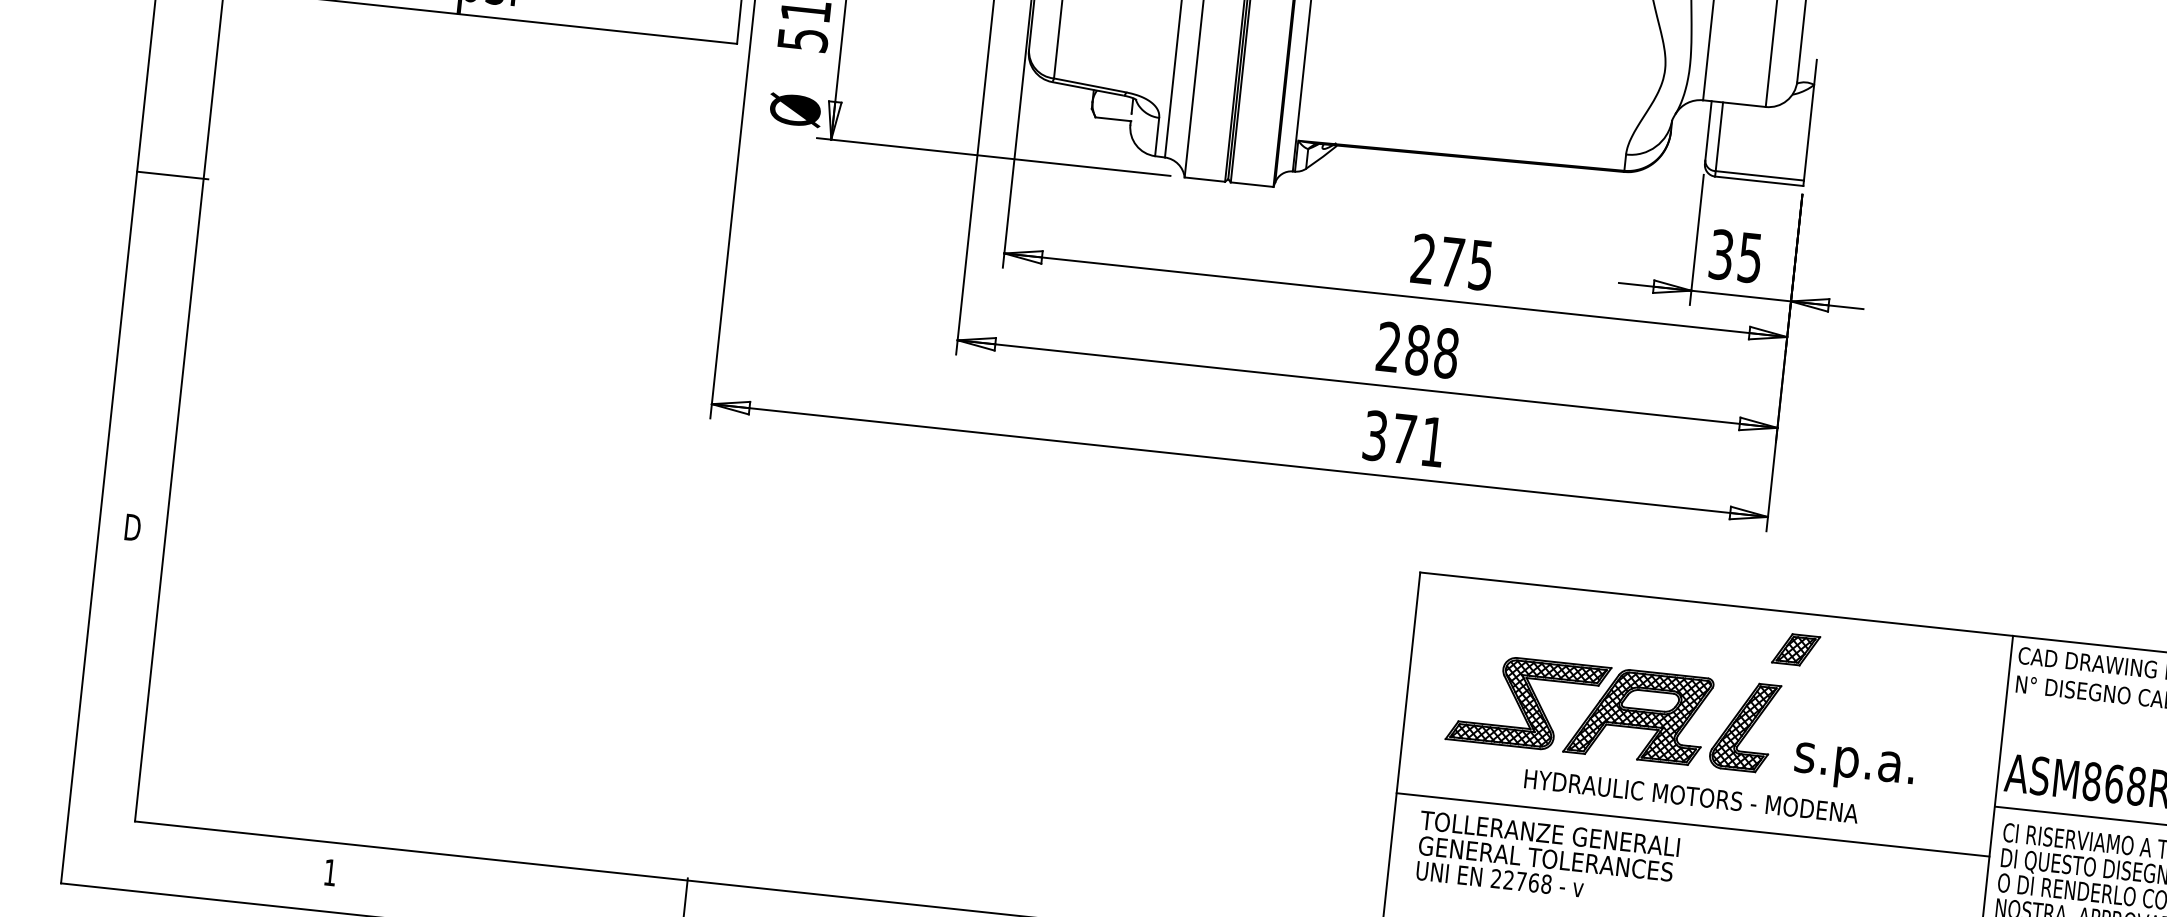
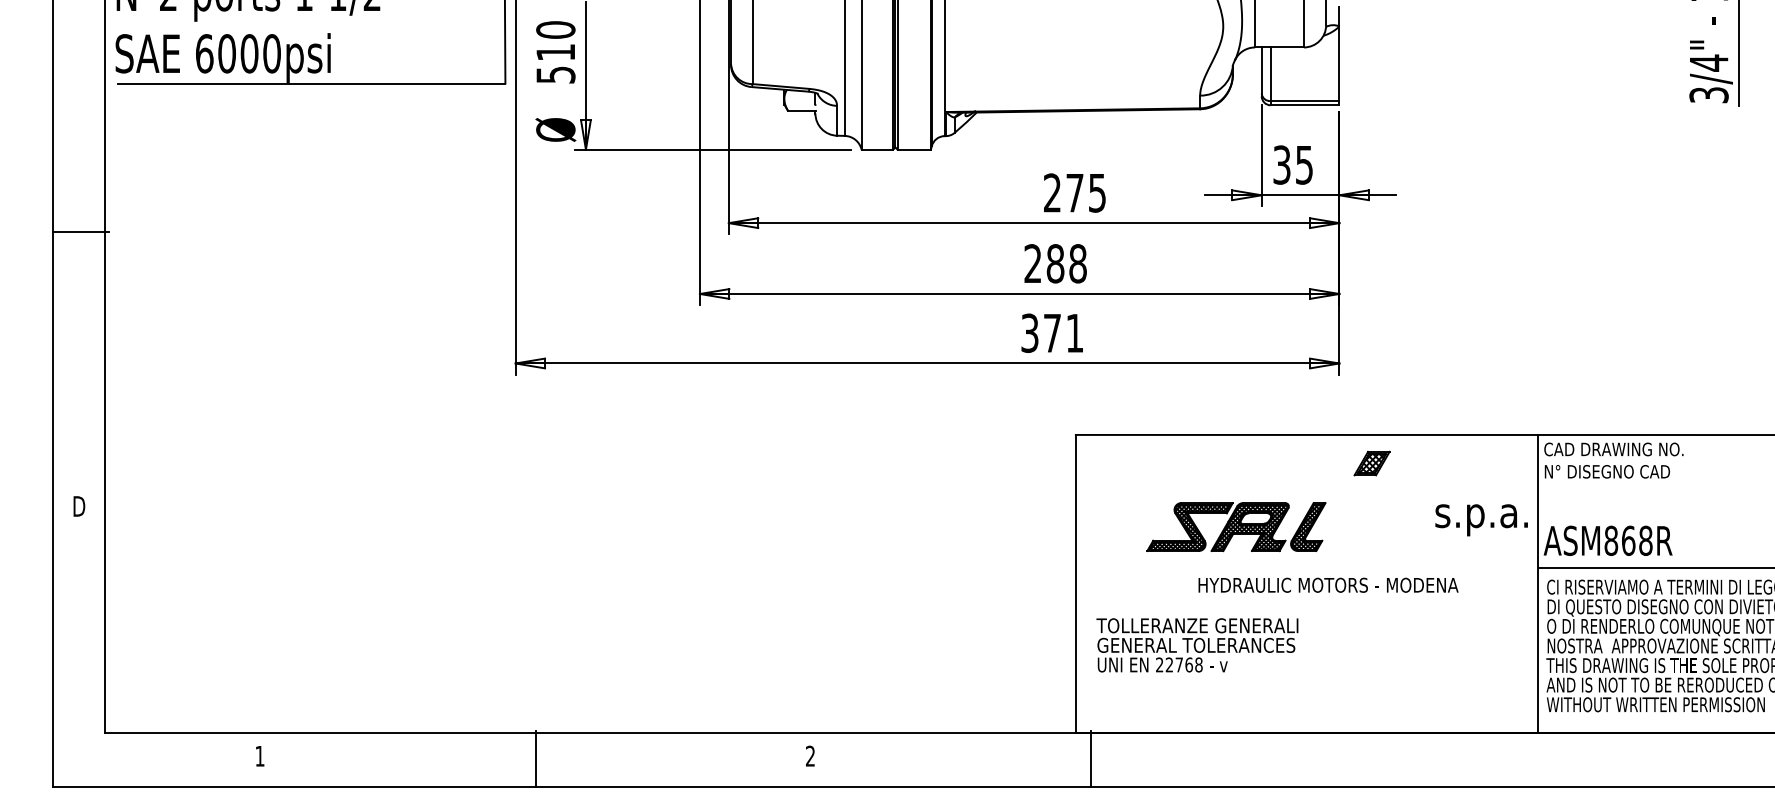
part: (1613, 711) -> (1236, 526), size x0.7
text: (1853, 768) -> (1481, 520), moved
text: (1691, 795) -> (1328, 584), moved
line: (1692, 825) -> (1306, 607), removed

